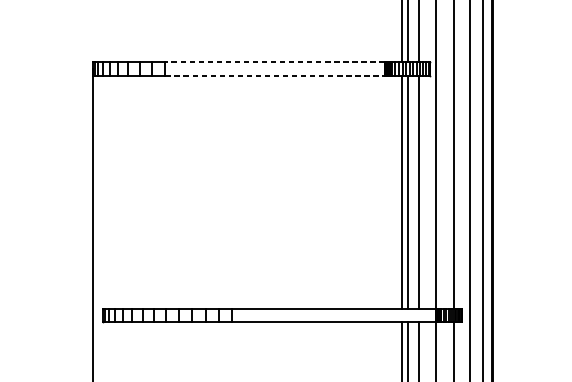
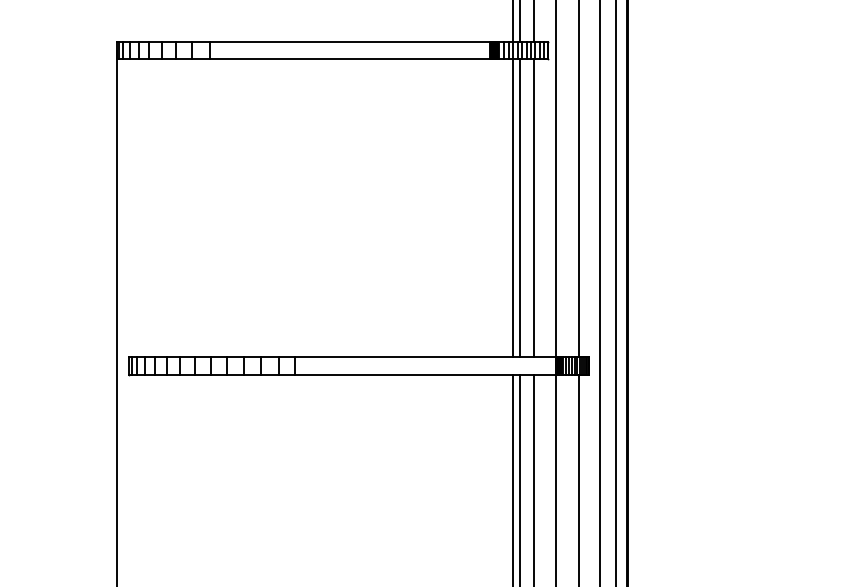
line: (274, 61) -> (349, 41), dashed -> solid
line: (275, 75) -> (350, 59), dashed -> solid

